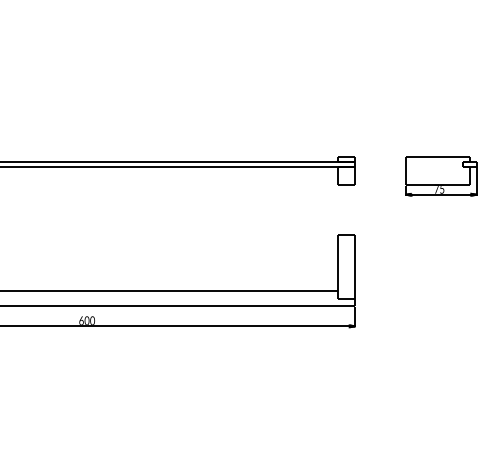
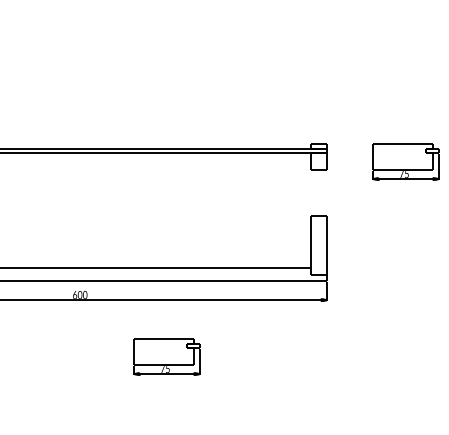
part: (180, 387) -> (166, 356), added

